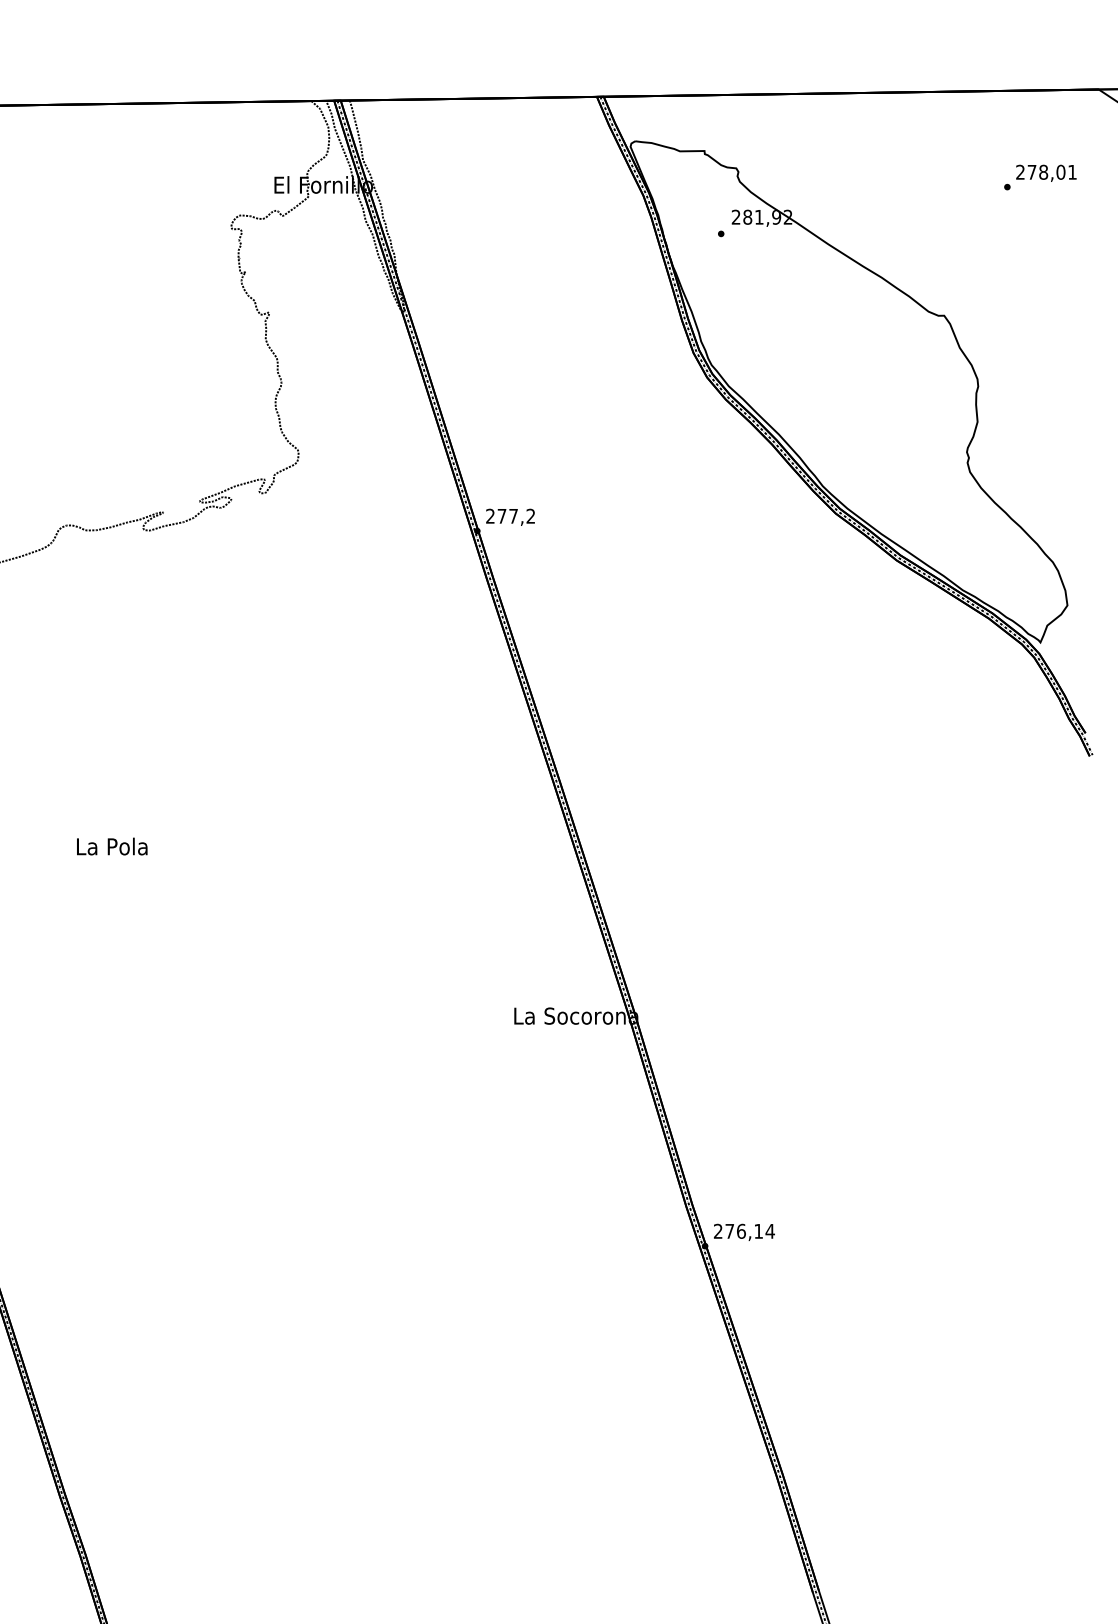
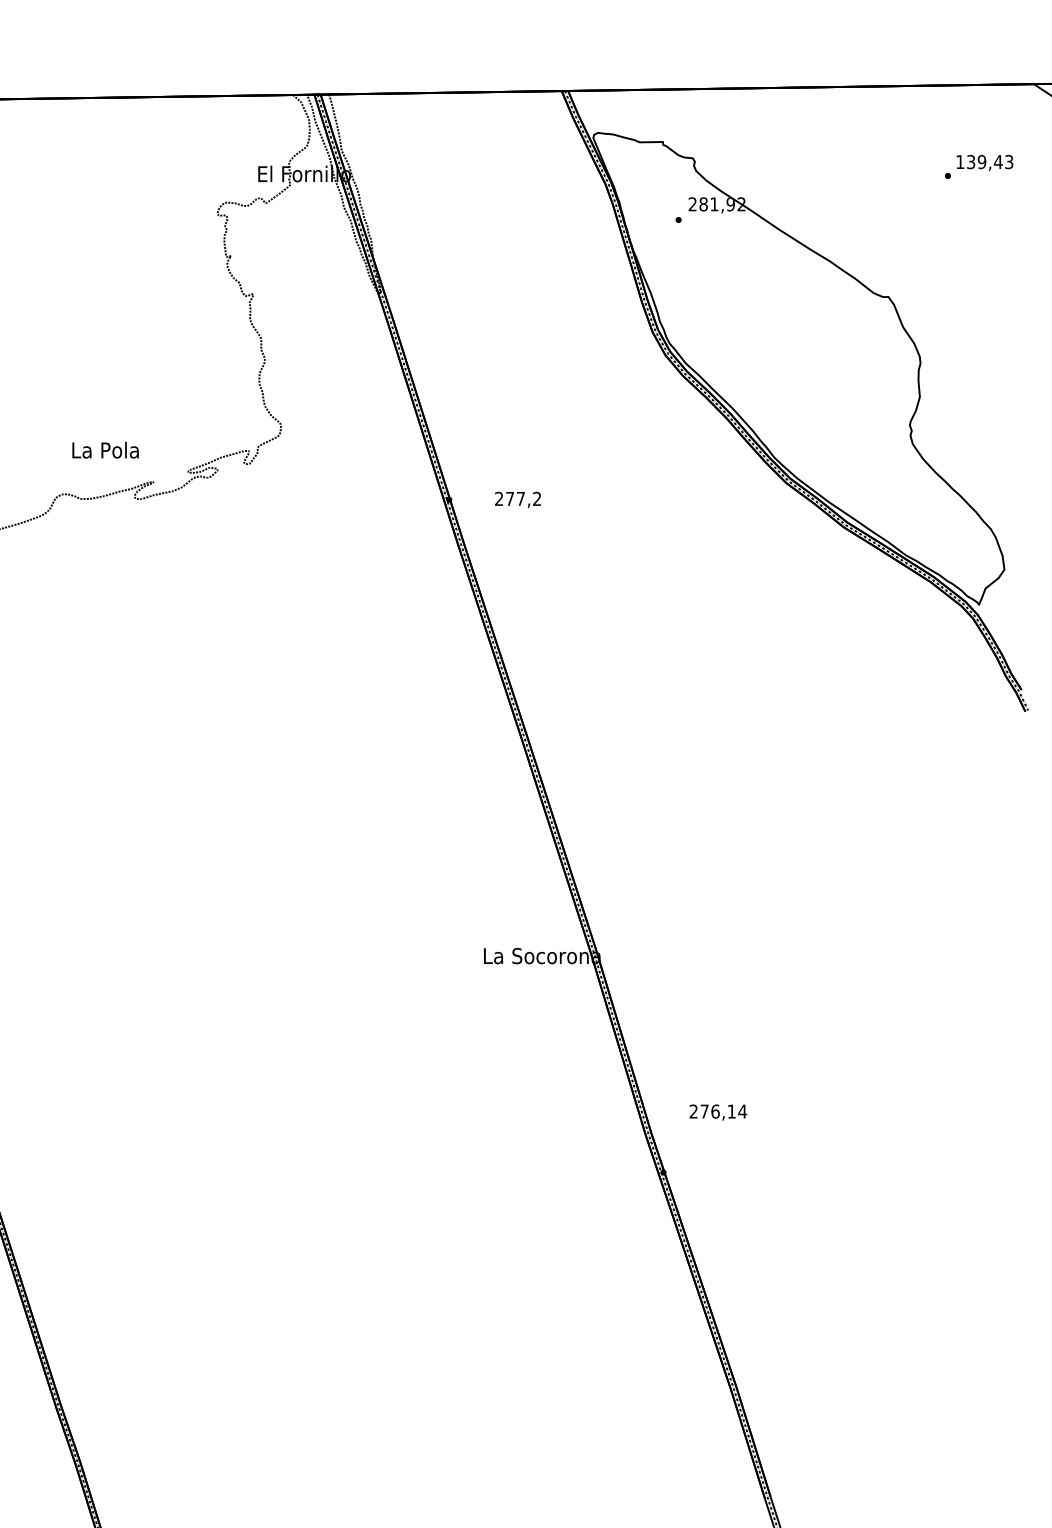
text: (1046, 171) -> (984, 161), 278,01 -> 139,43
text: (510, 516) -> (518, 499), moved
text: (112, 846) -> (105, 450), moved
text: (744, 1231) -> (718, 1111), moved

